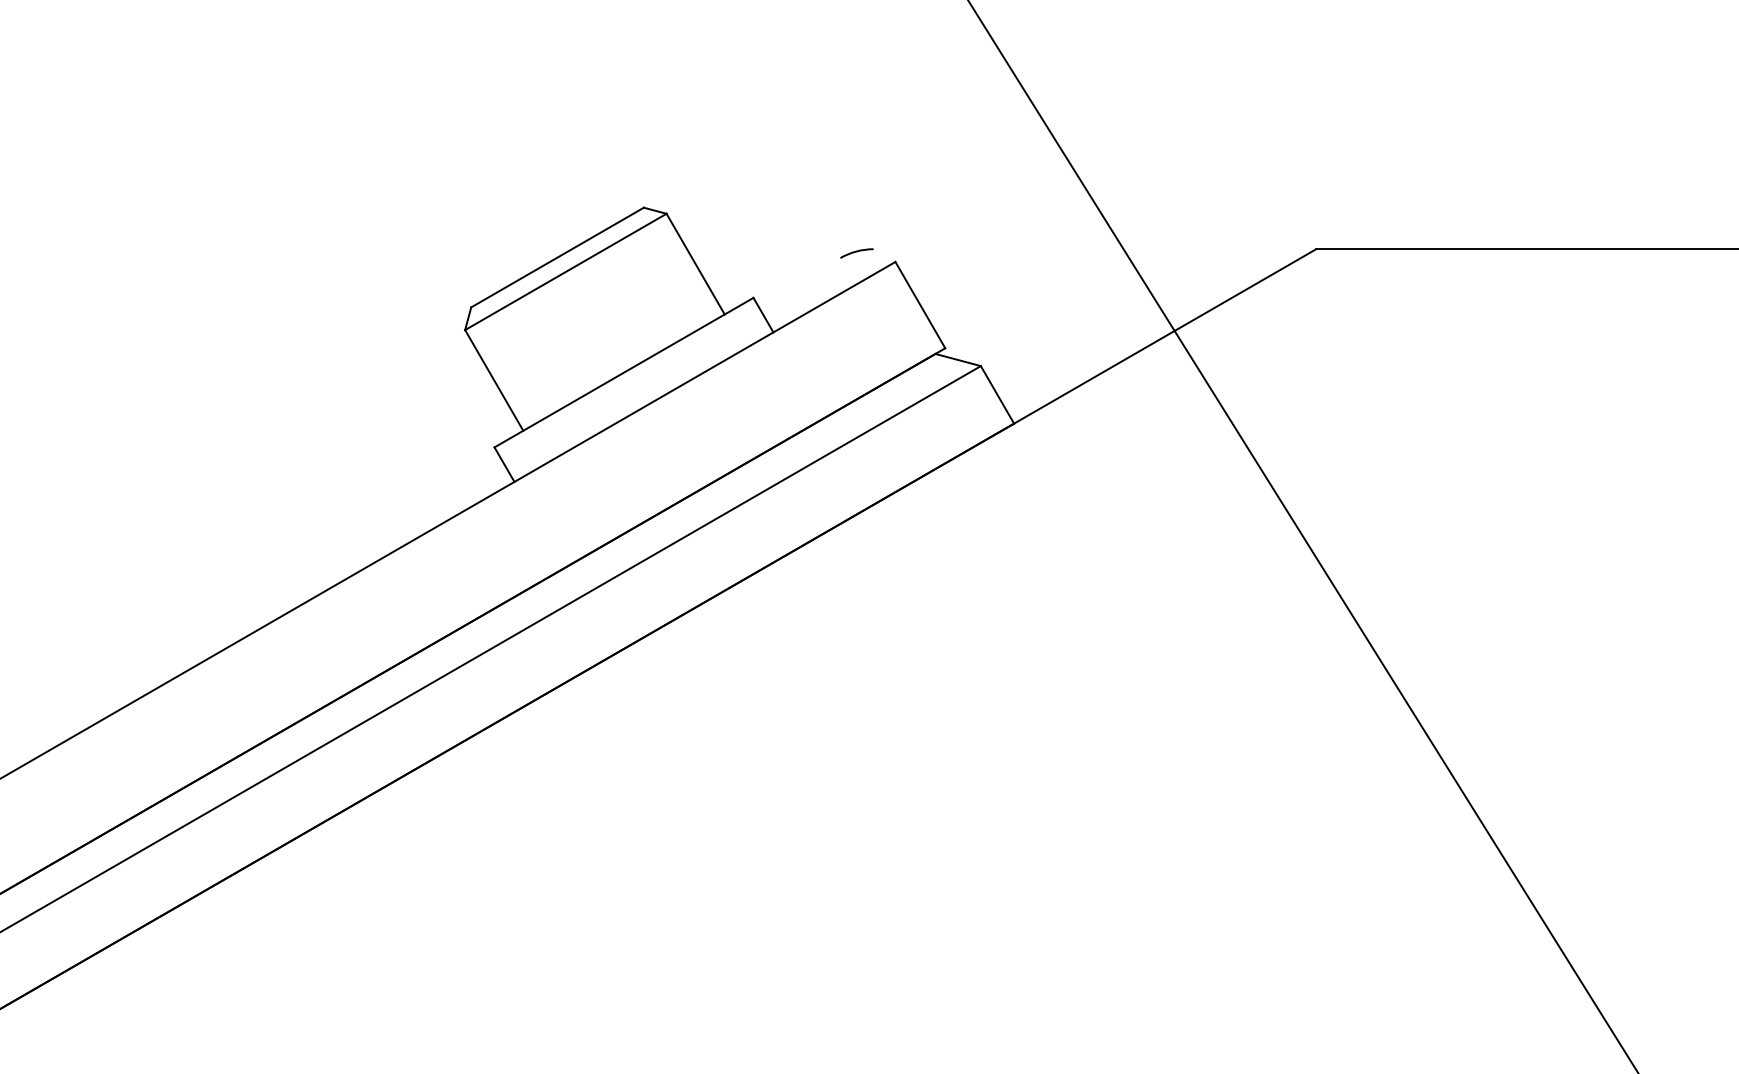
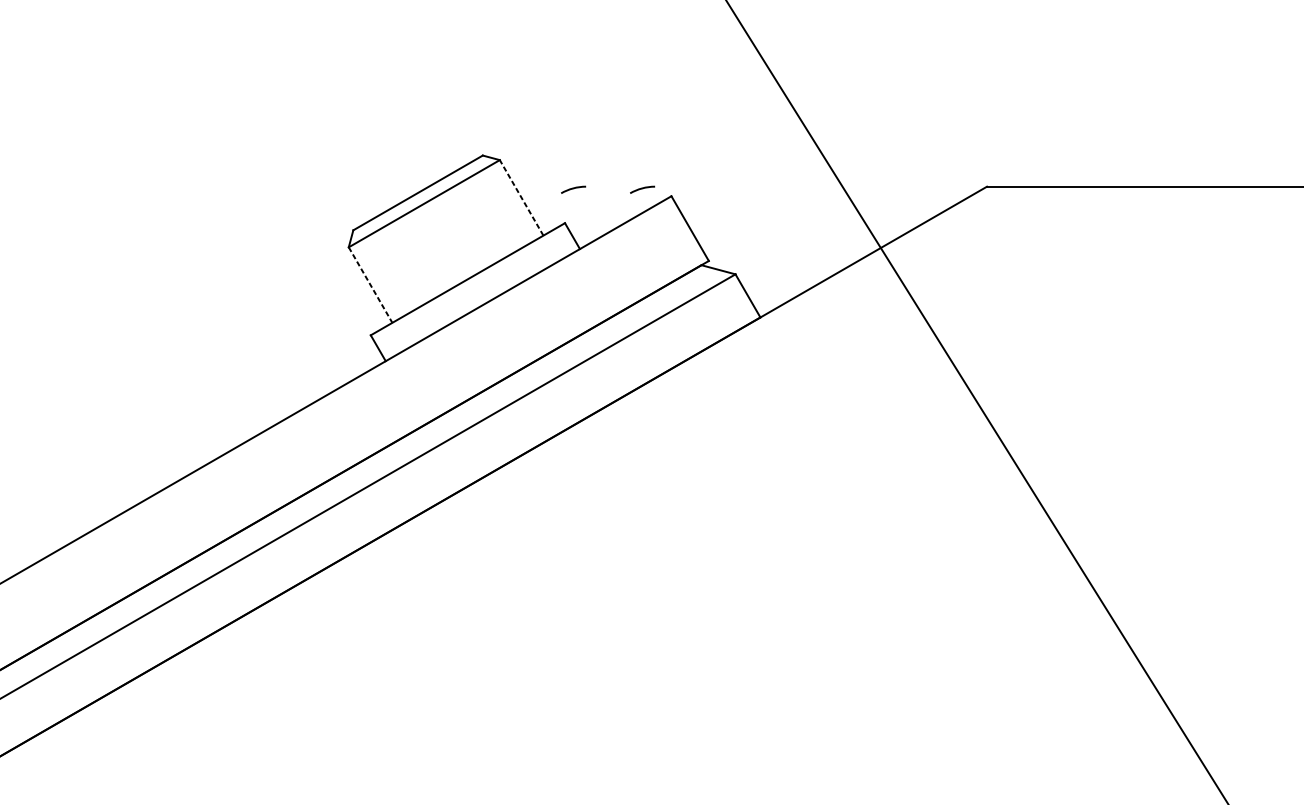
arc: (764, 252) -> (573, 189), added
line: (695, 263) -> (521, 197), solid -> dashed
line: (494, 380) -> (370, 285), solid -> dashed

